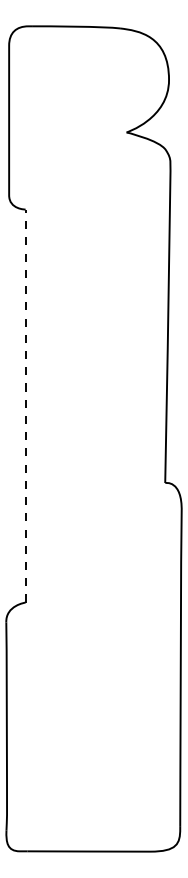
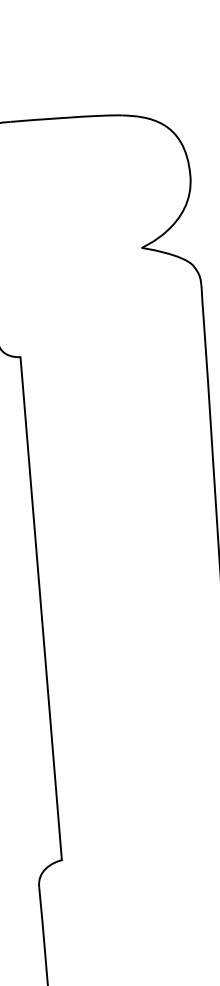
line: (25, 405) -> (40, 607), dashed -> solid

